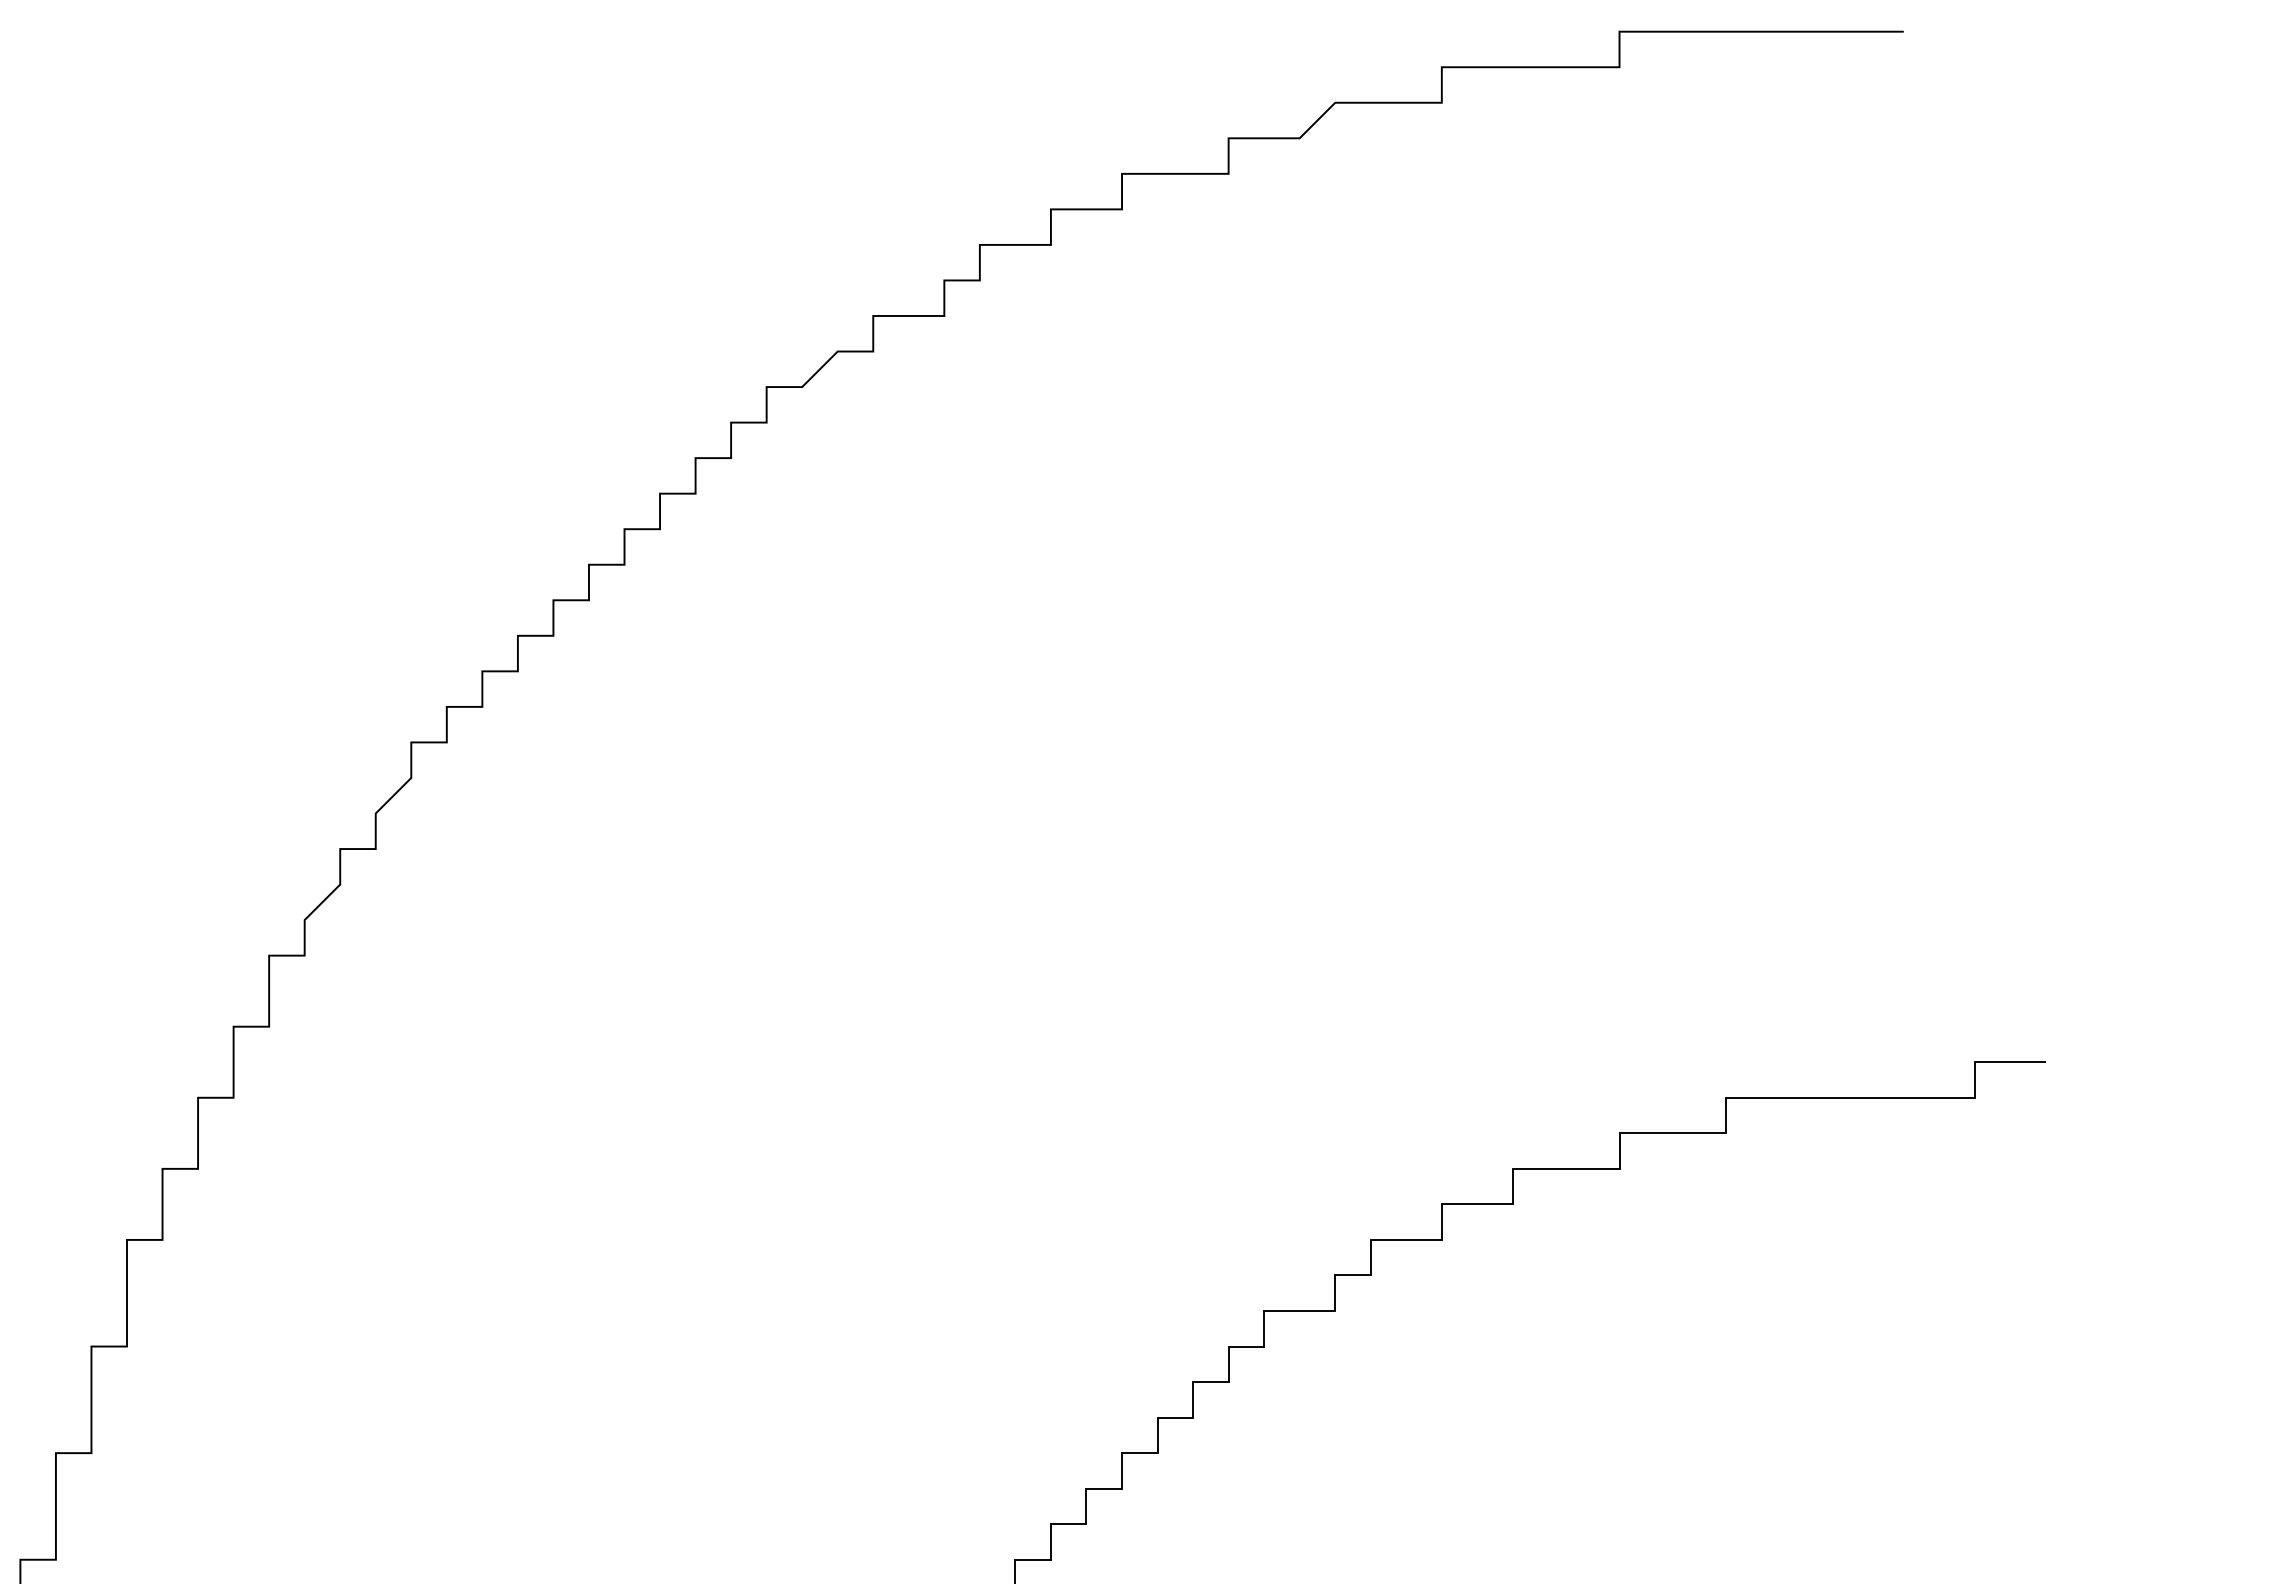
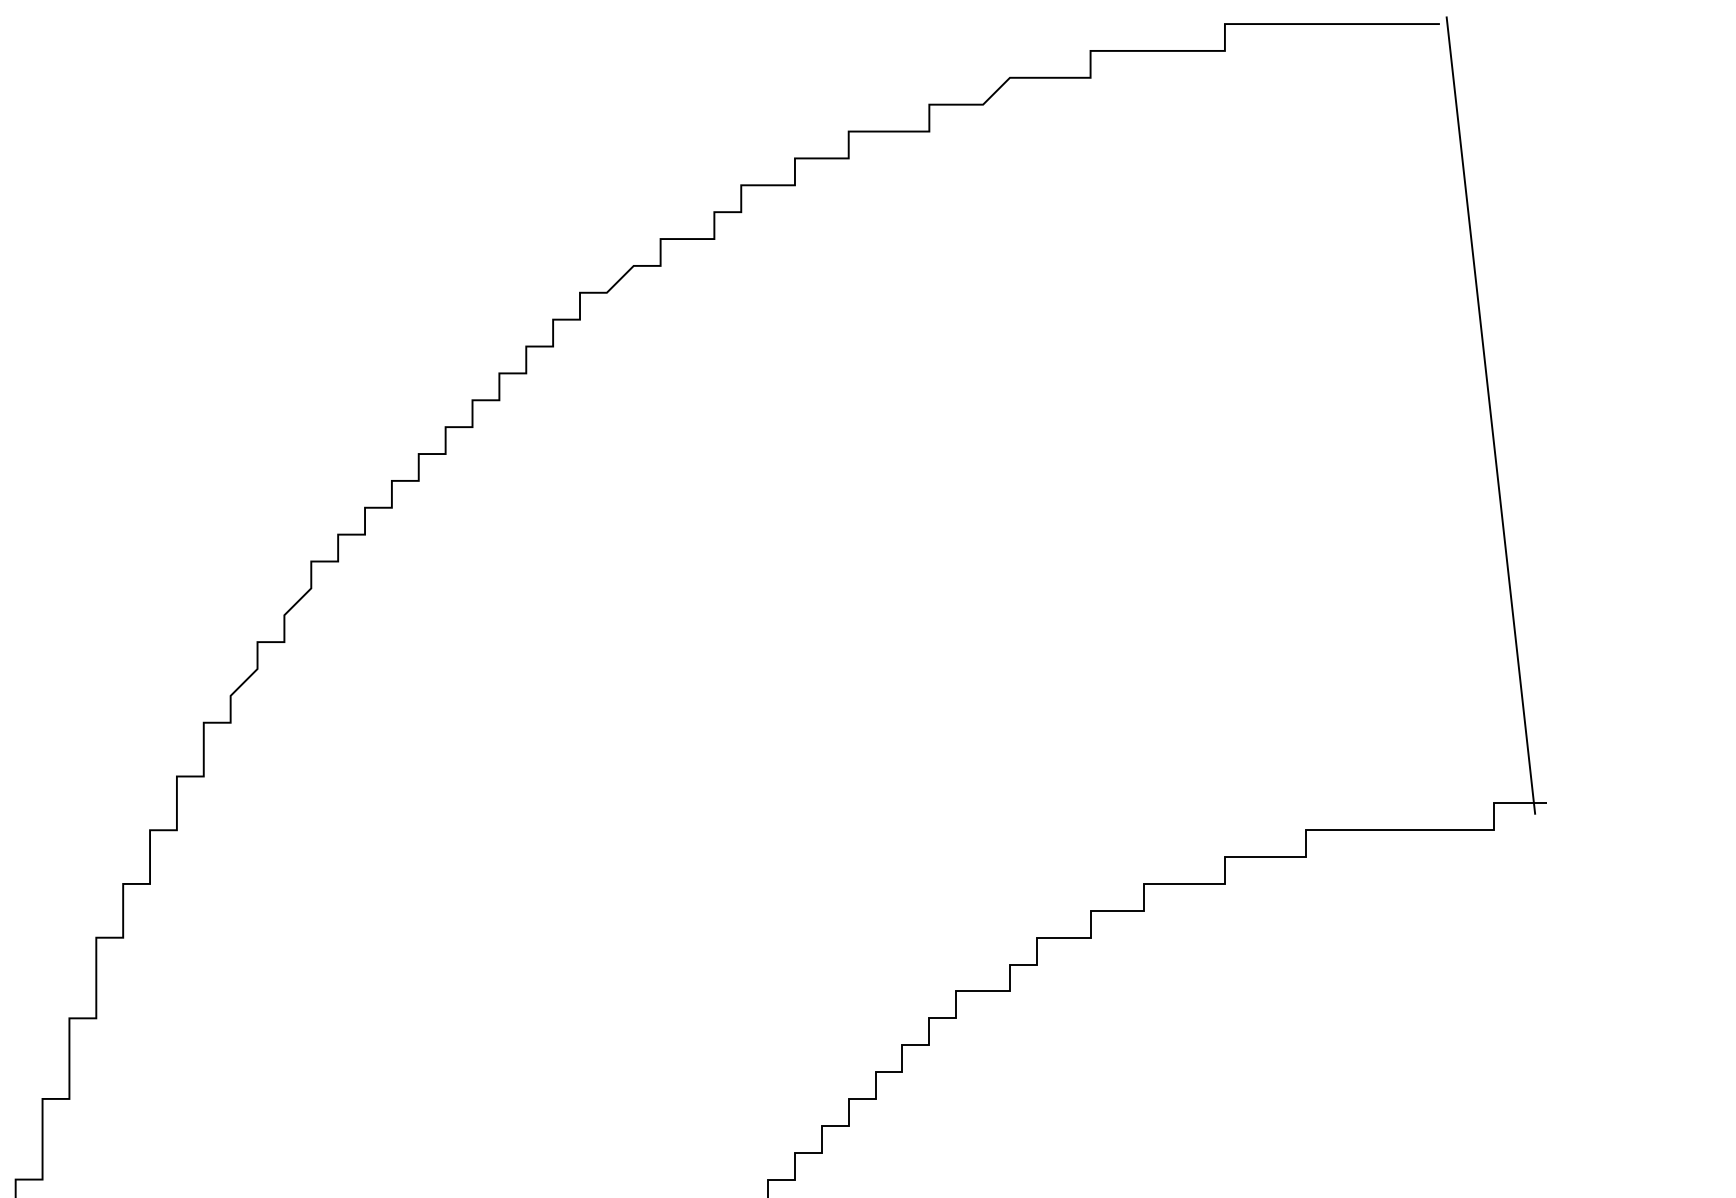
line: (1970, 549) -> (1490, 415), added

